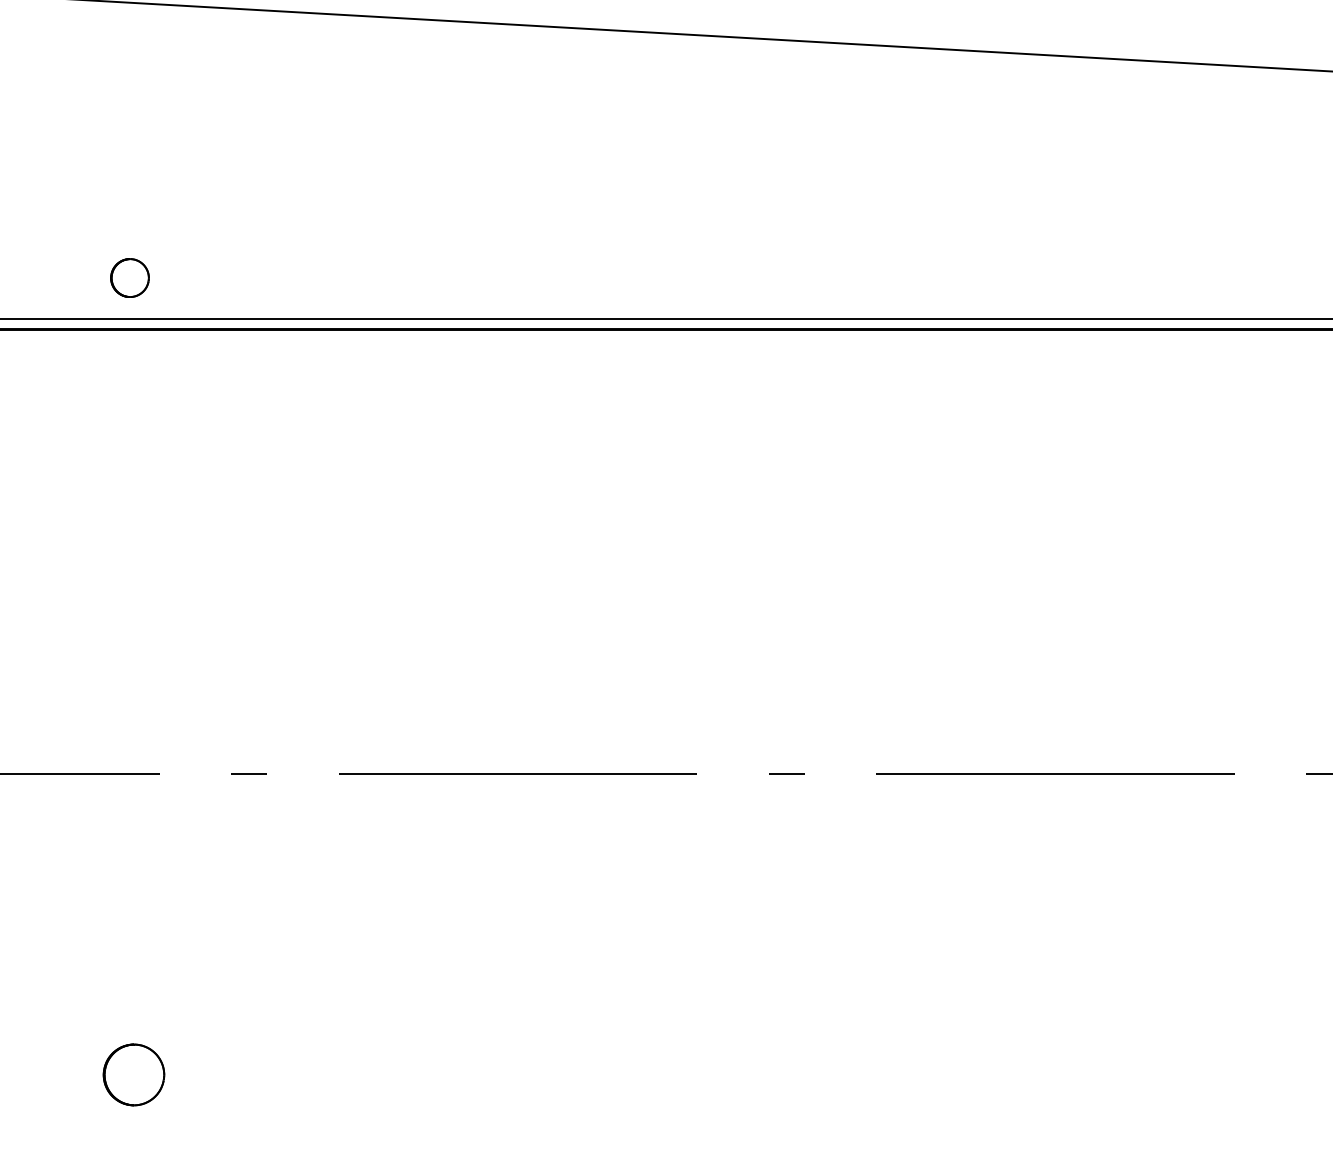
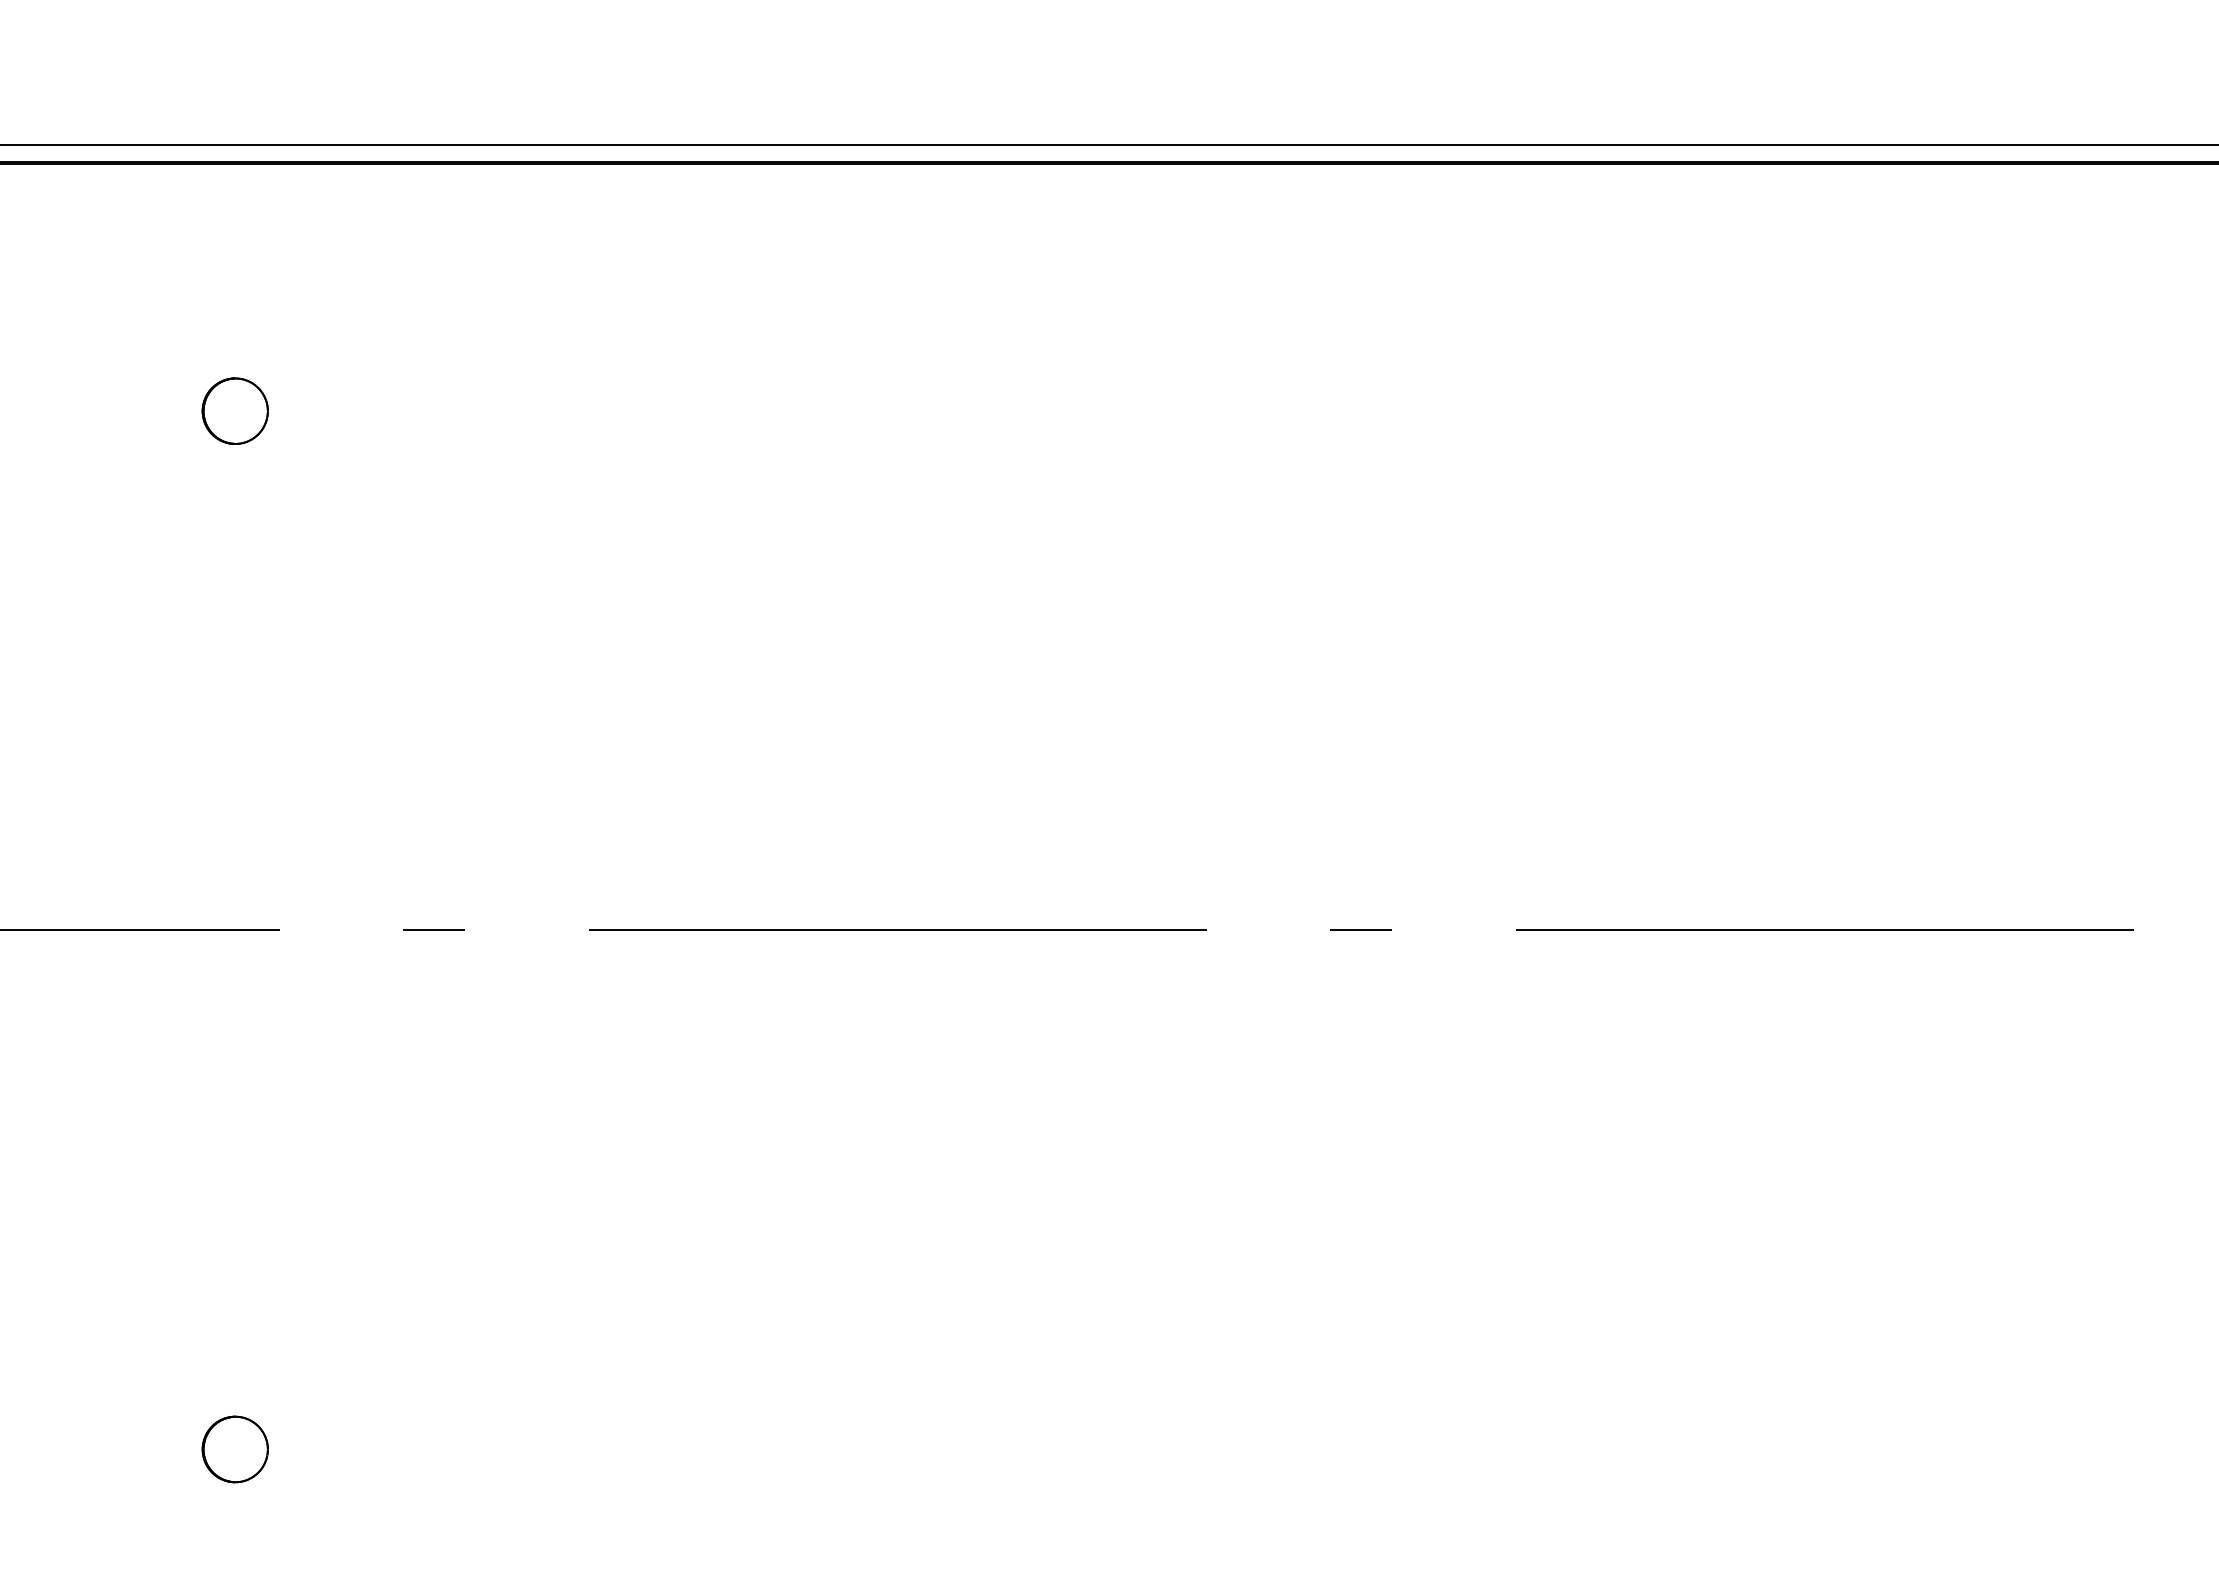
part: (129, 277) -> (234, 410), moved
part: (133, 1074) -> (234, 1448), size x0.62

